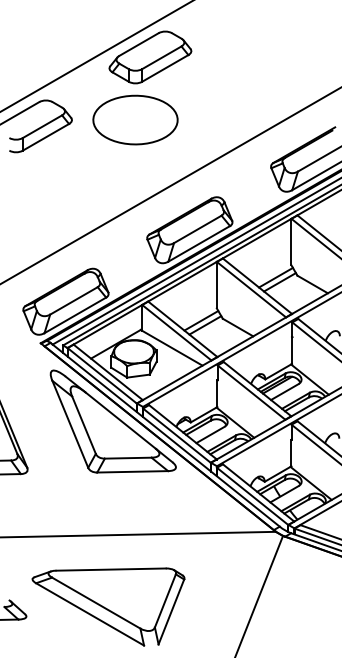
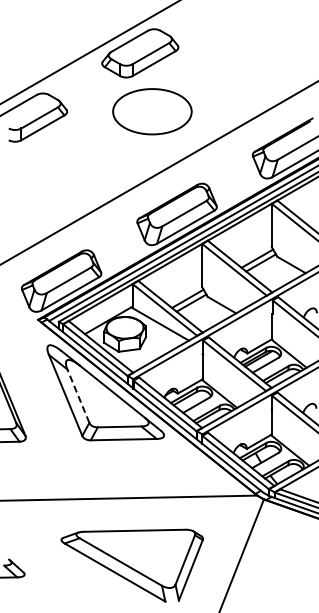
part: (135, 119) -> (152, 111), moved
line: (84, 425) -> (78, 396), solid -> dashed
part: (107, 606) -> (131, 565), moved

